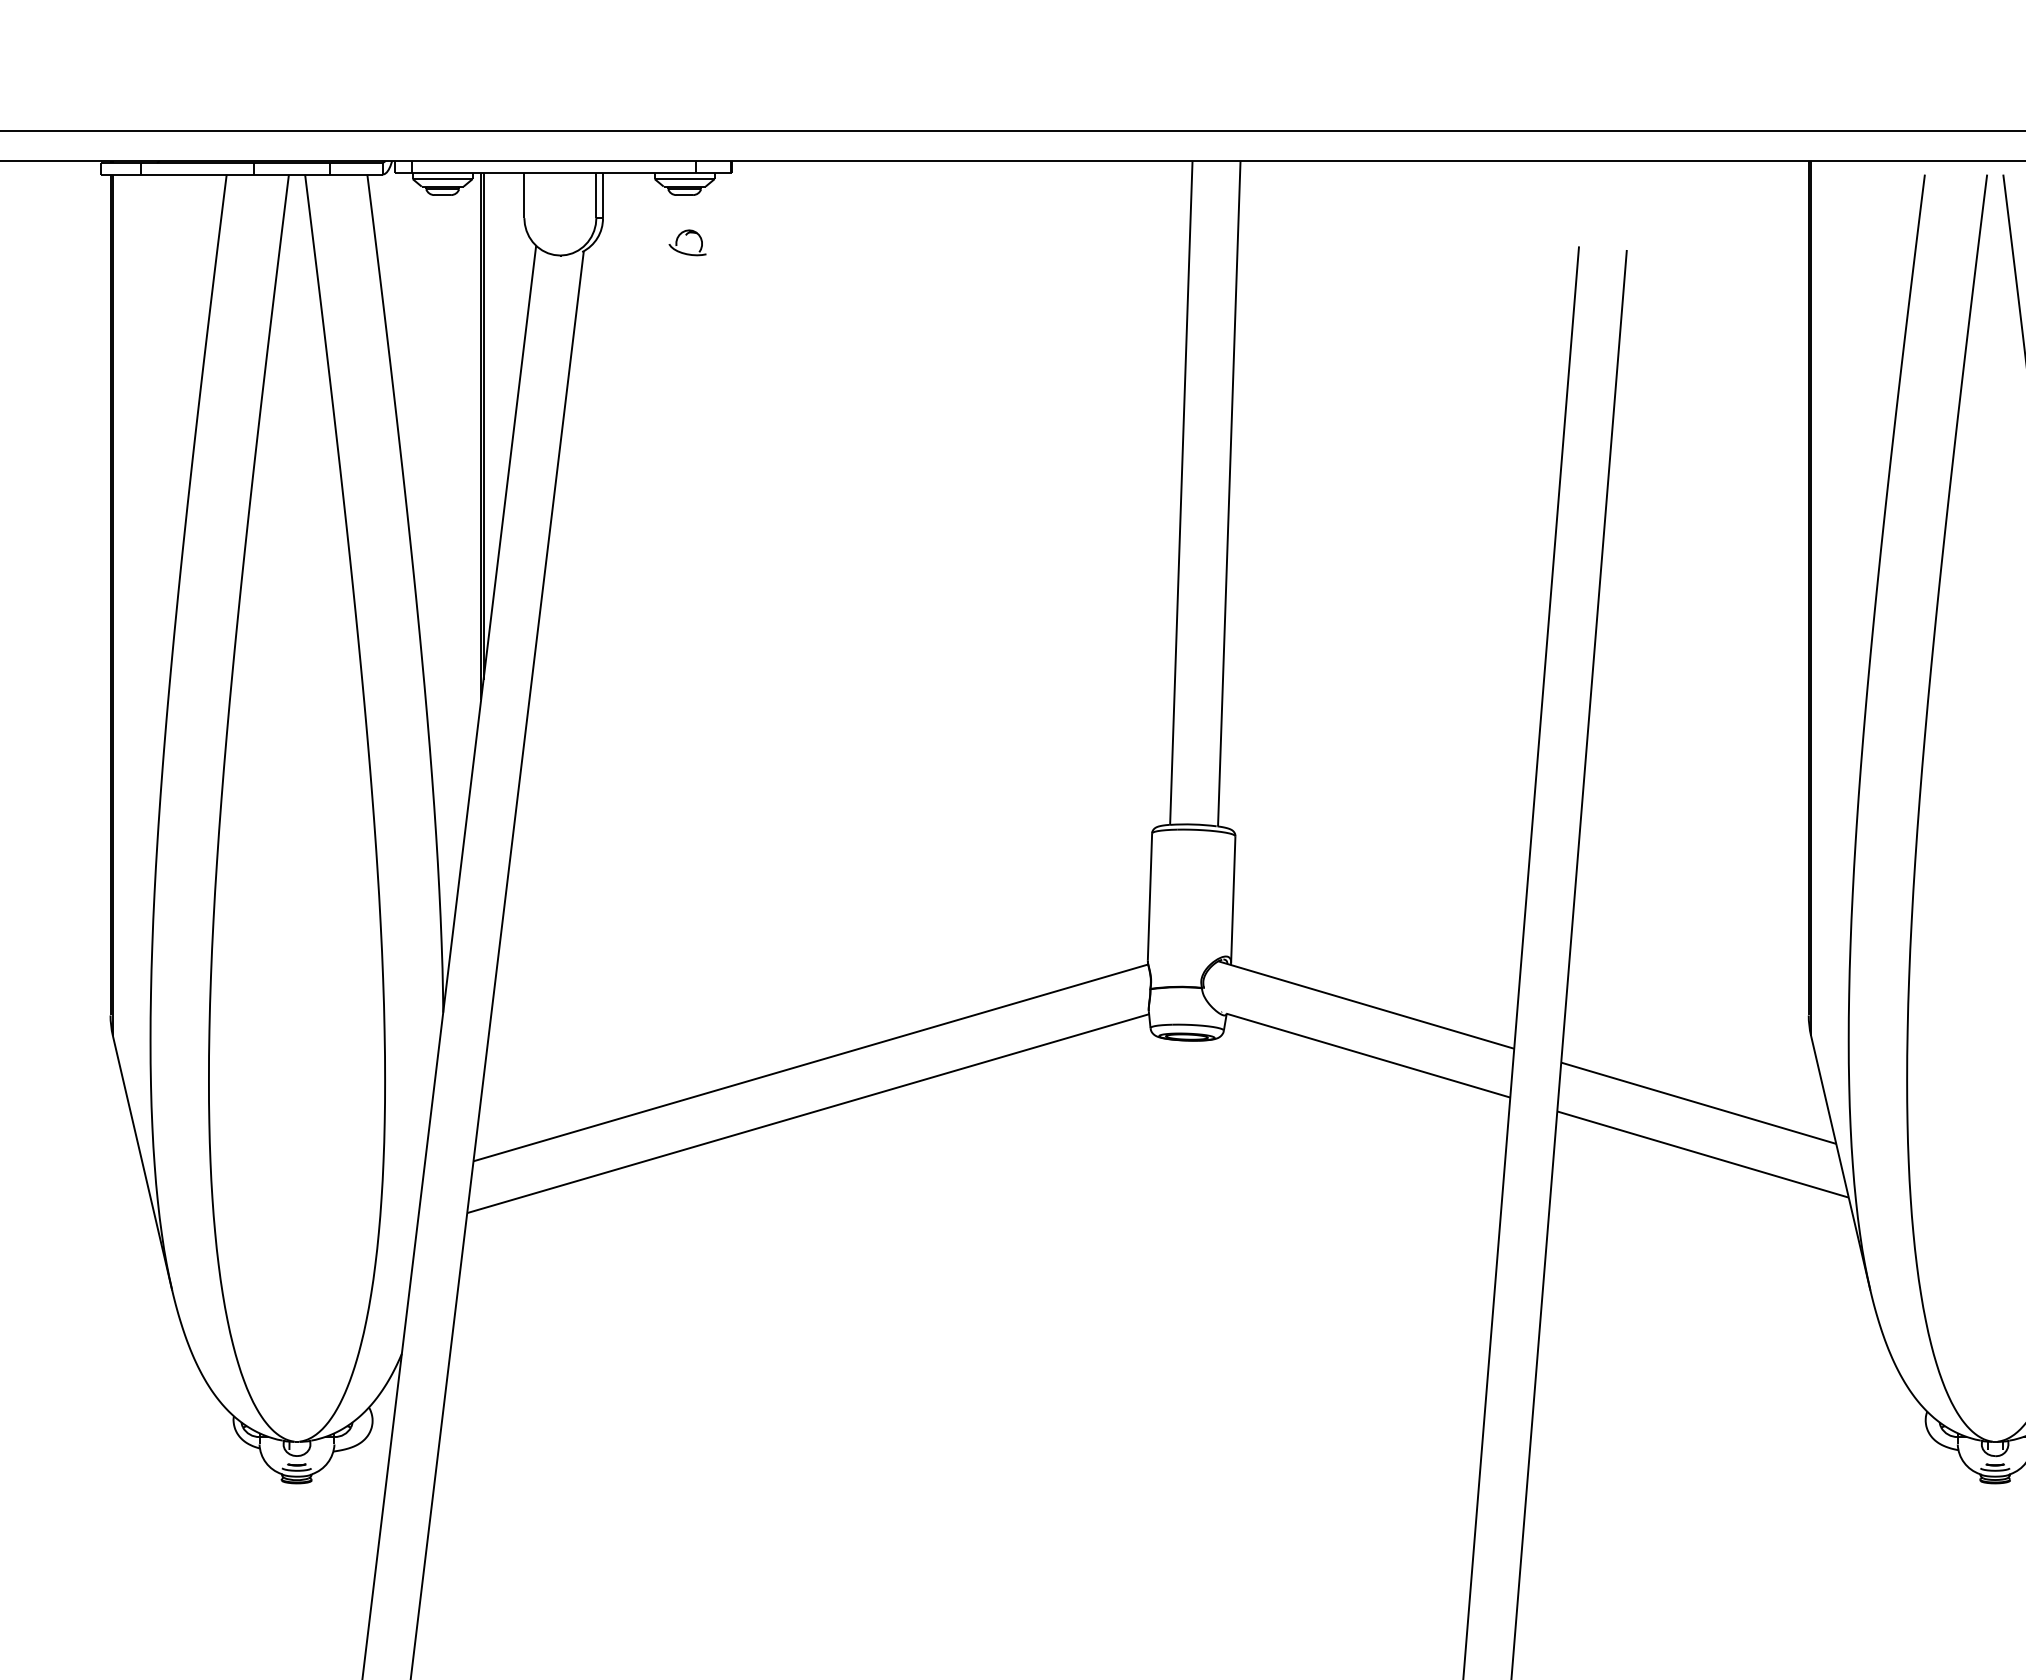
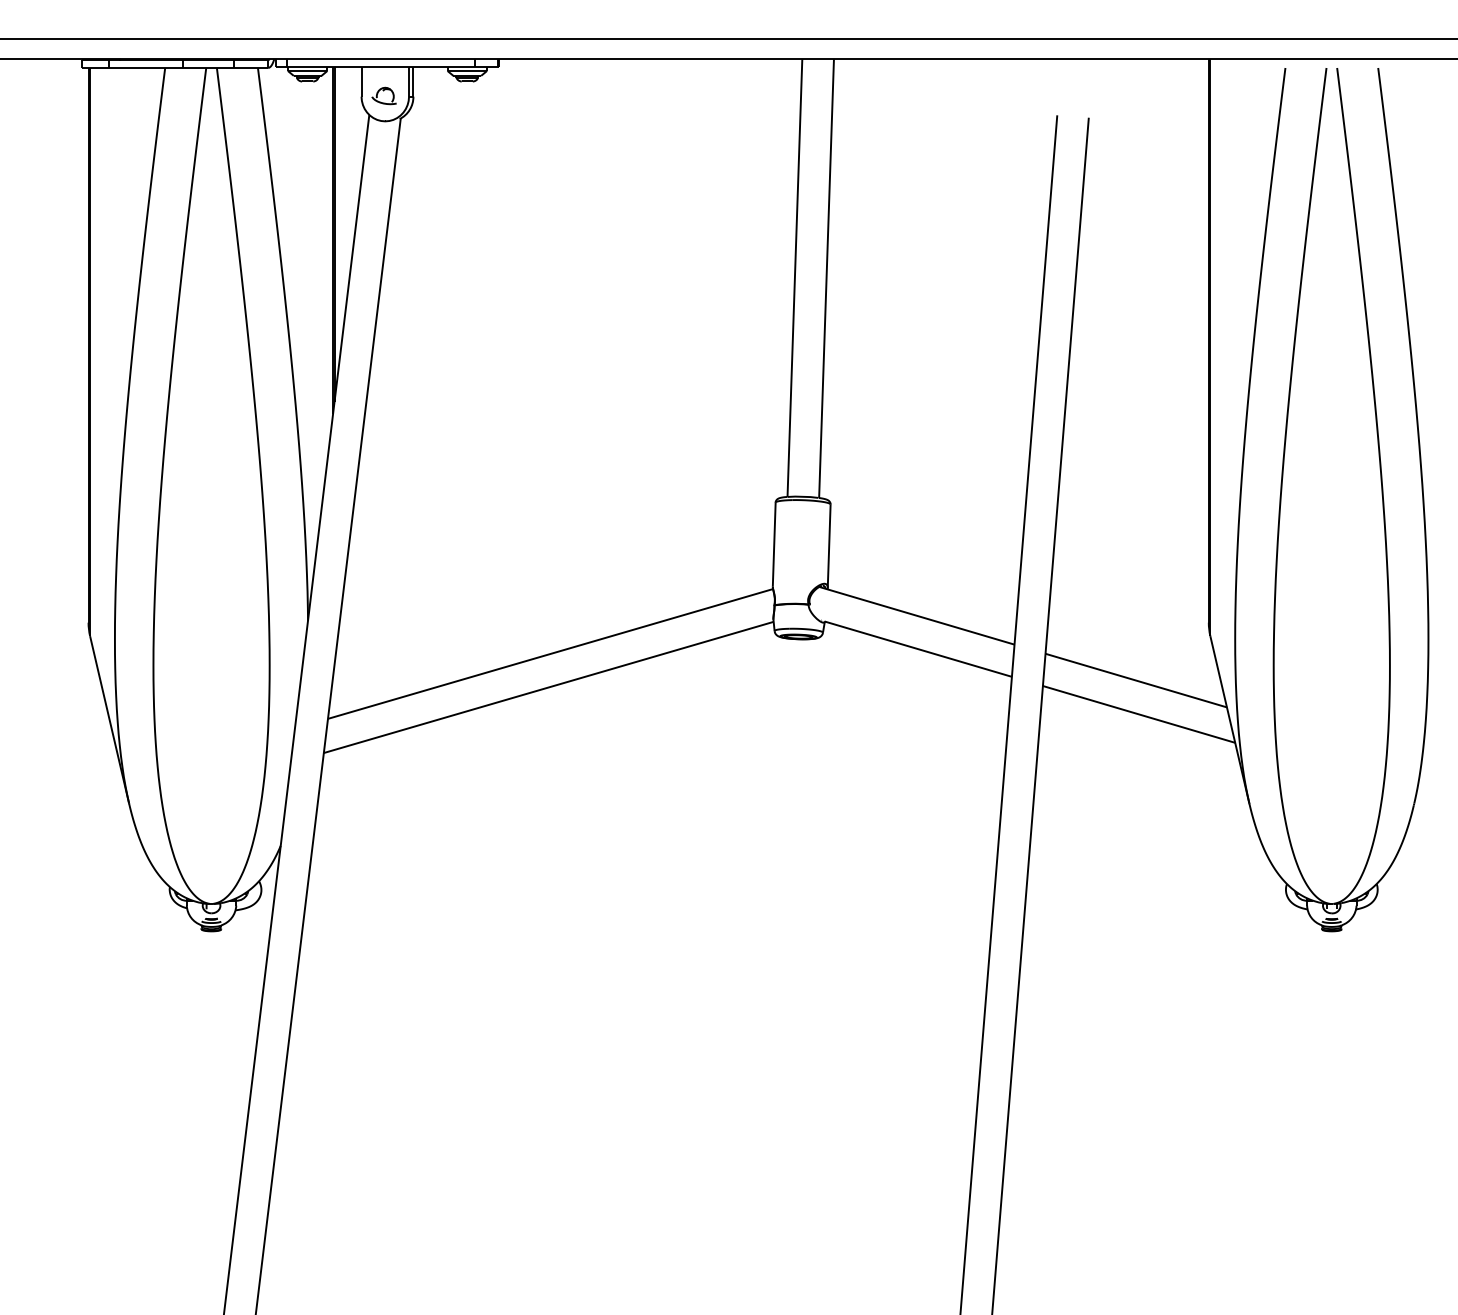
part: (686, 242) -> (383, 95), moved

